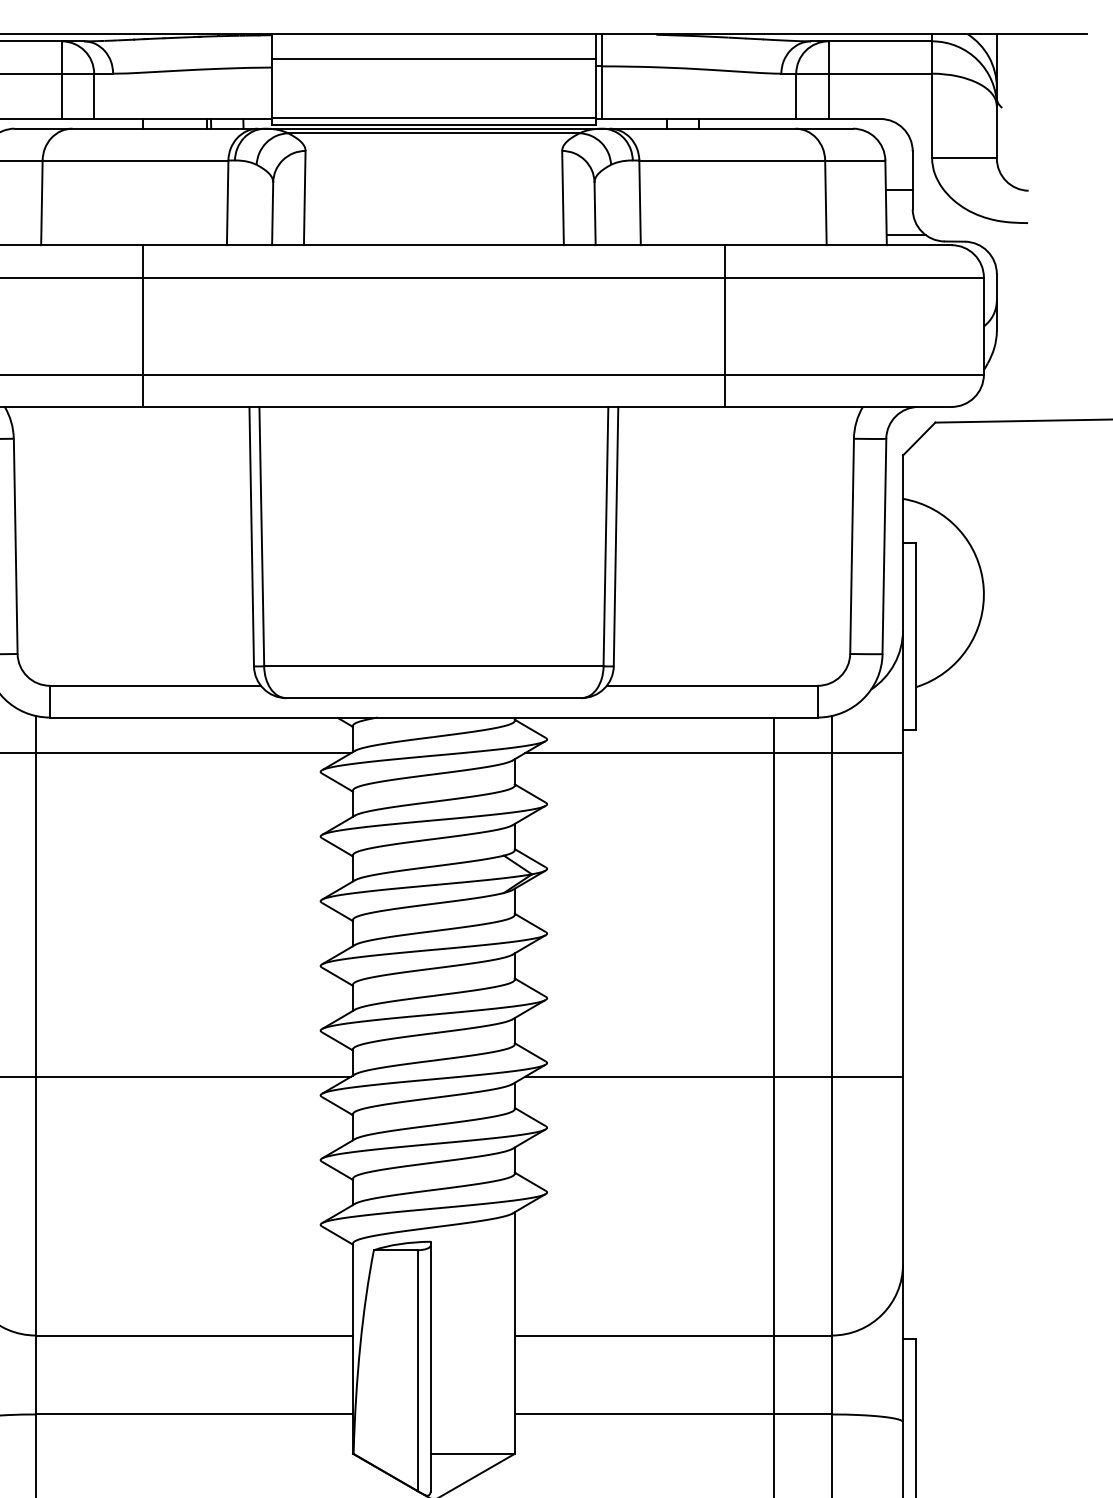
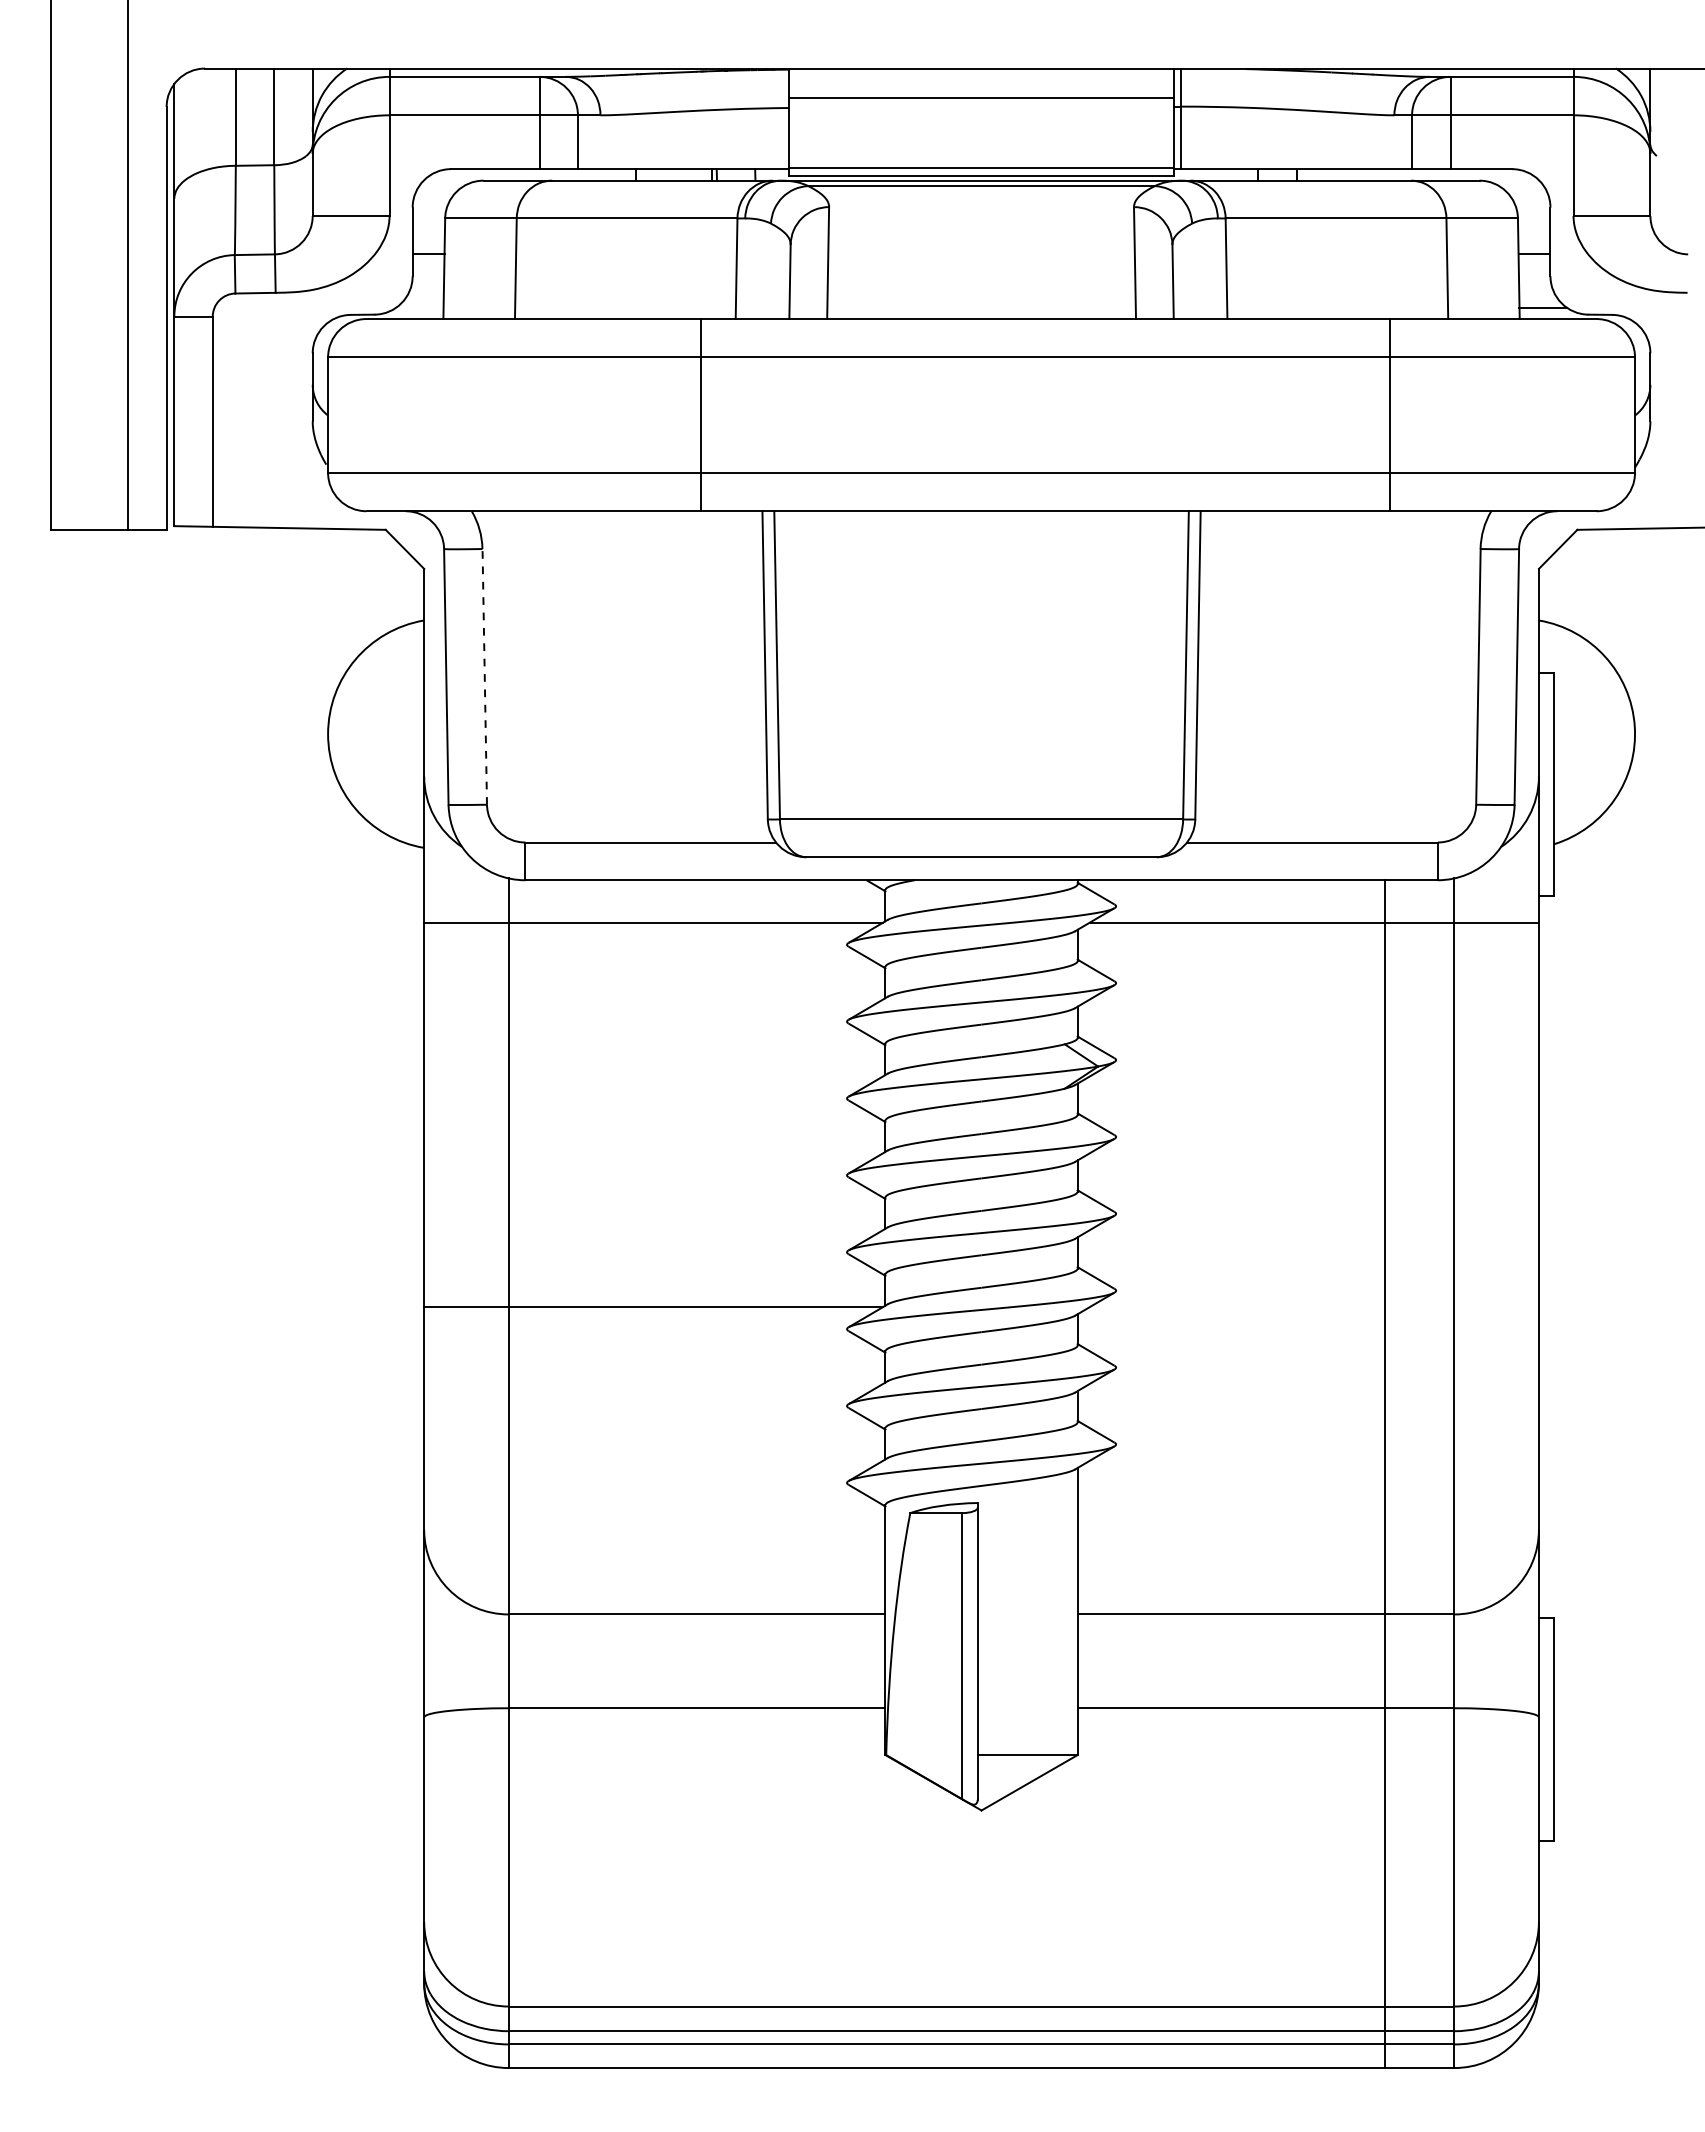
line: (142, 326) -> (700, 415), moved
line: (725, 326) -> (1389, 415), moved
line: (15, 546) -> (484, 676), solid -> dashed
line: (714, 1076) -> (1314, 1306), removed

